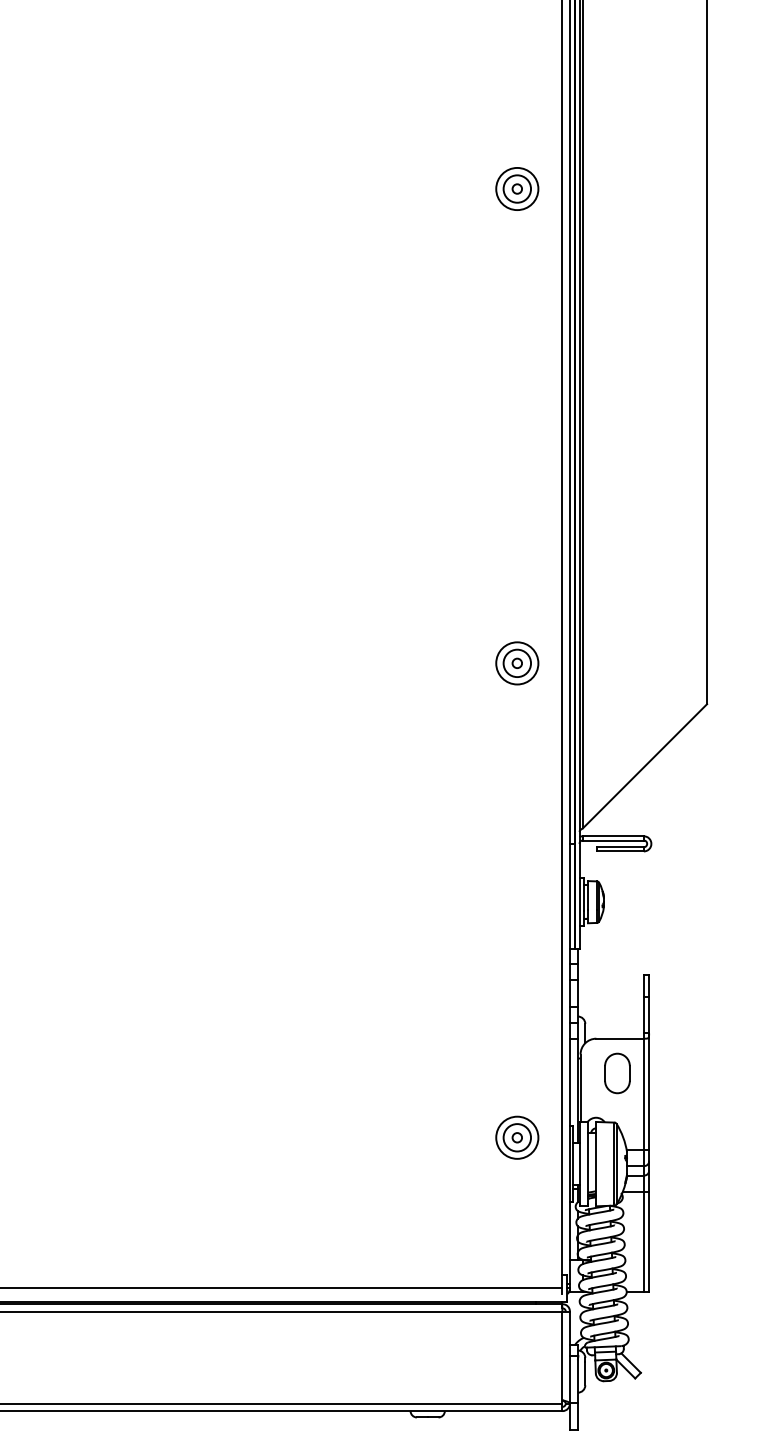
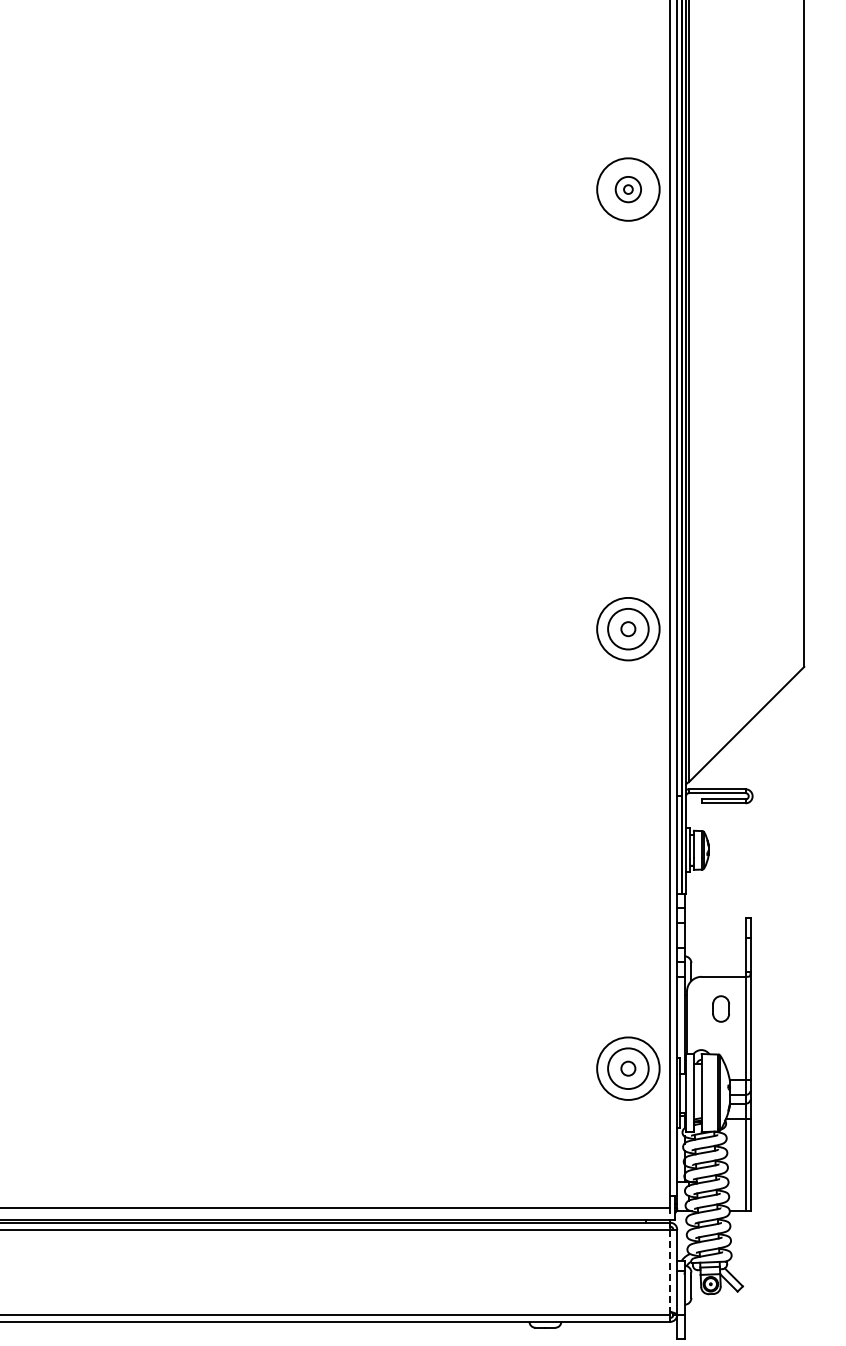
circle: (516, 188) -> (627, 189), size x1.6
part: (517, 662) -> (628, 628), size x1.6
part: (616, 1072) -> (720, 1008), size x0.7
part: (517, 1137) -> (628, 1068), size x1.6
line: (562, 1357) -> (670, 1272), solid -> dashed

